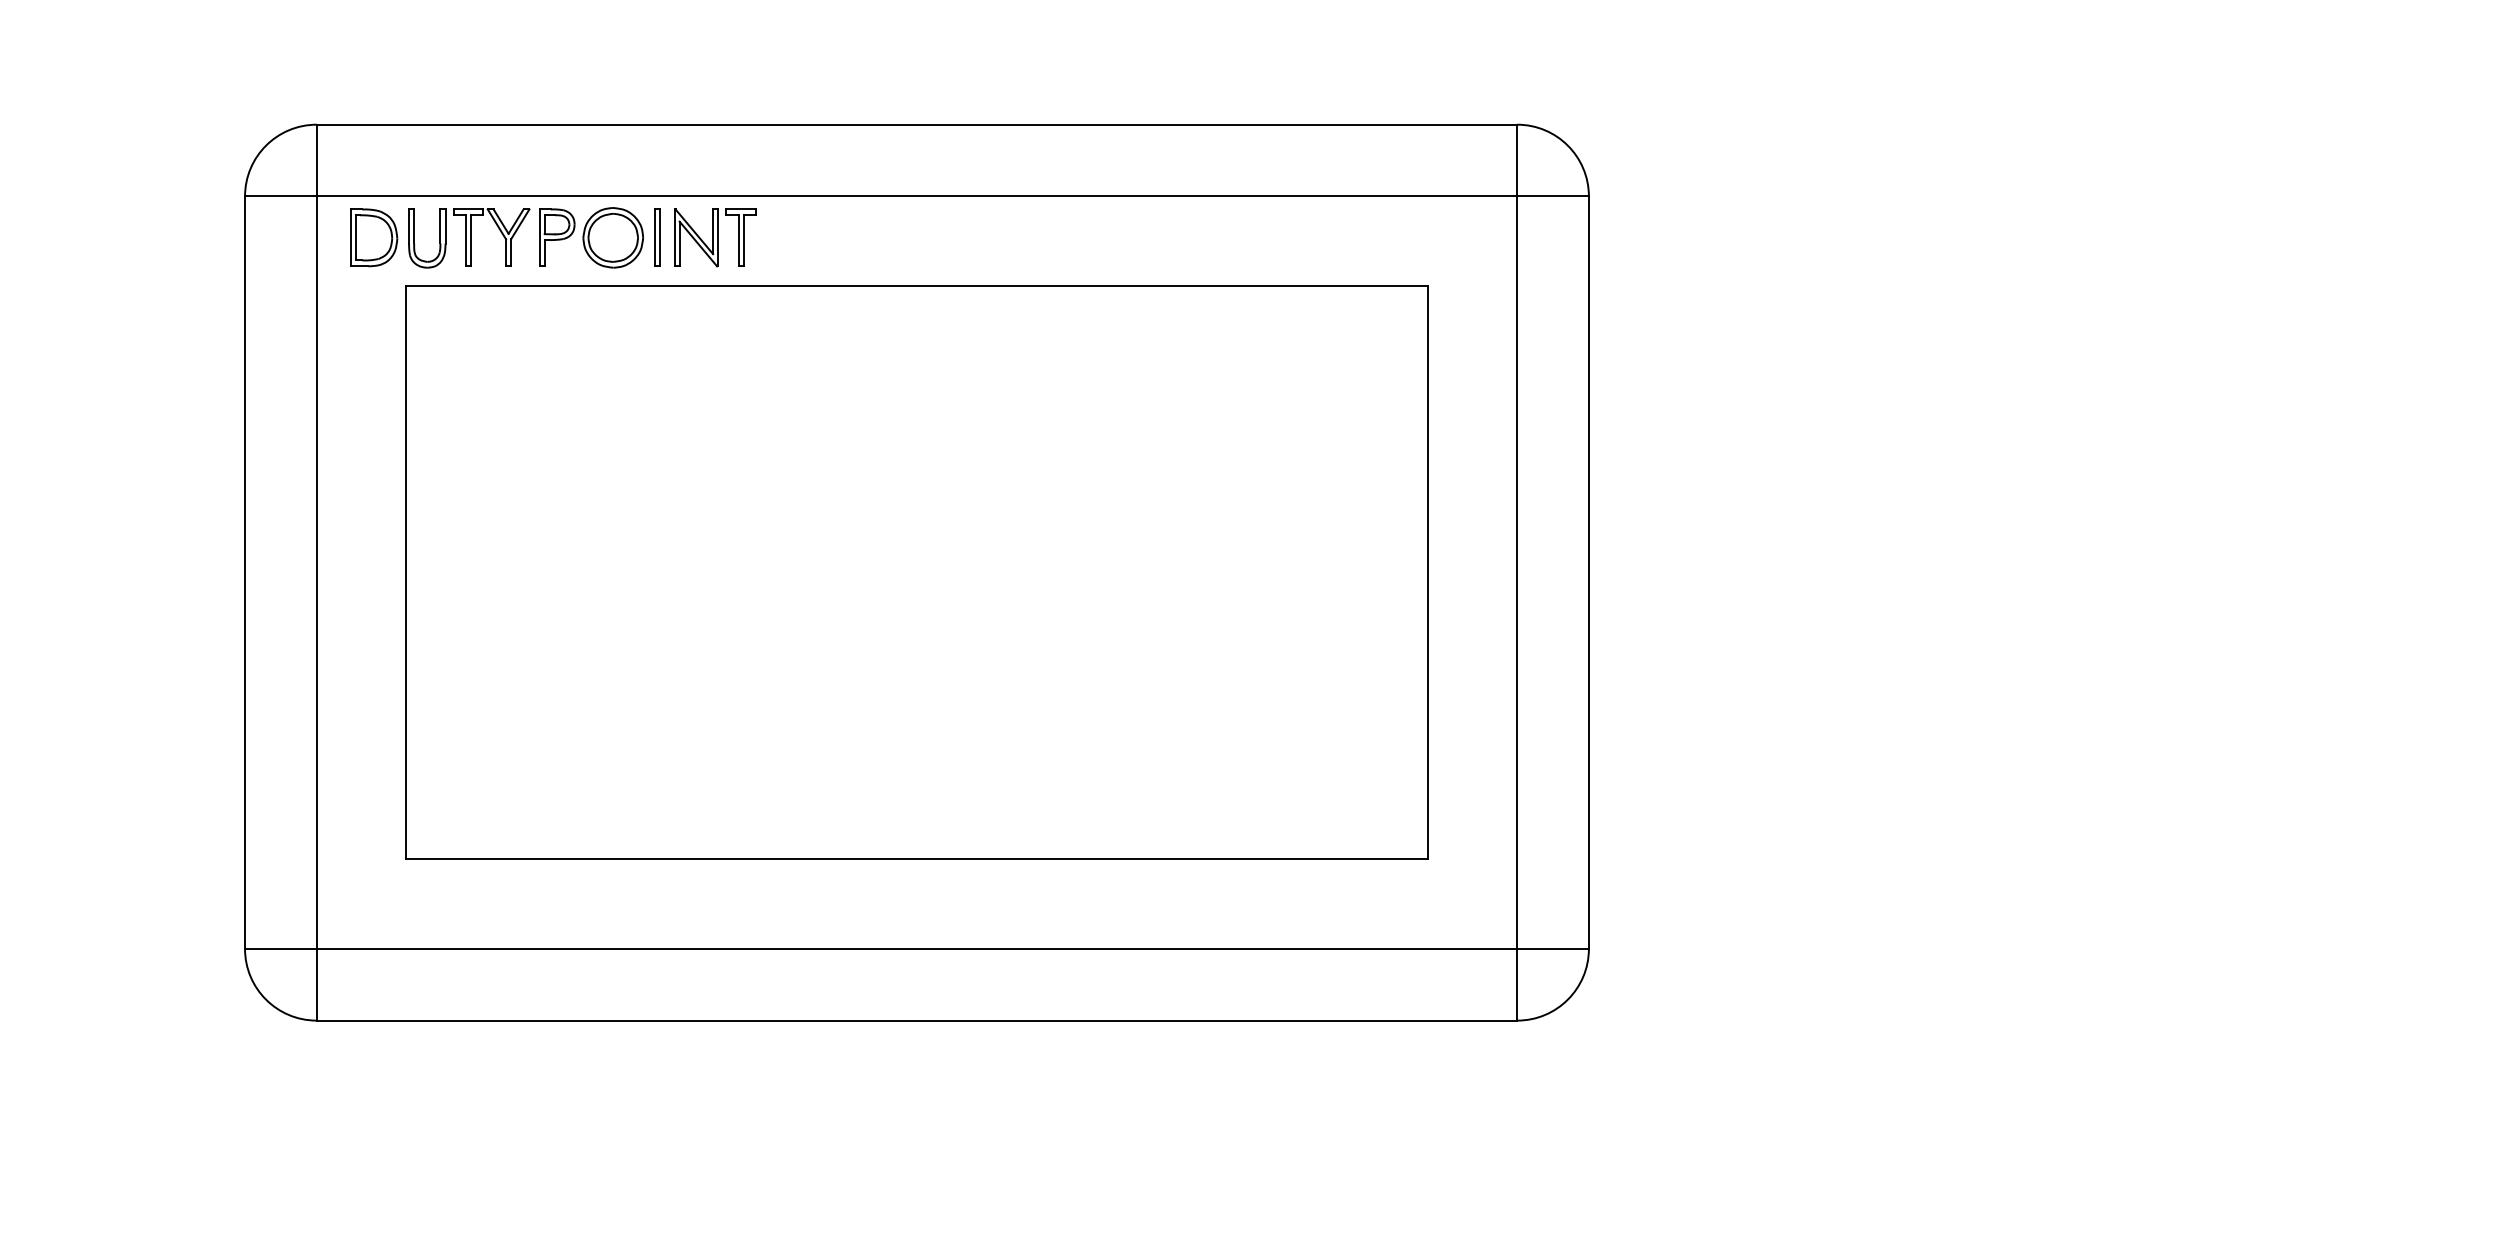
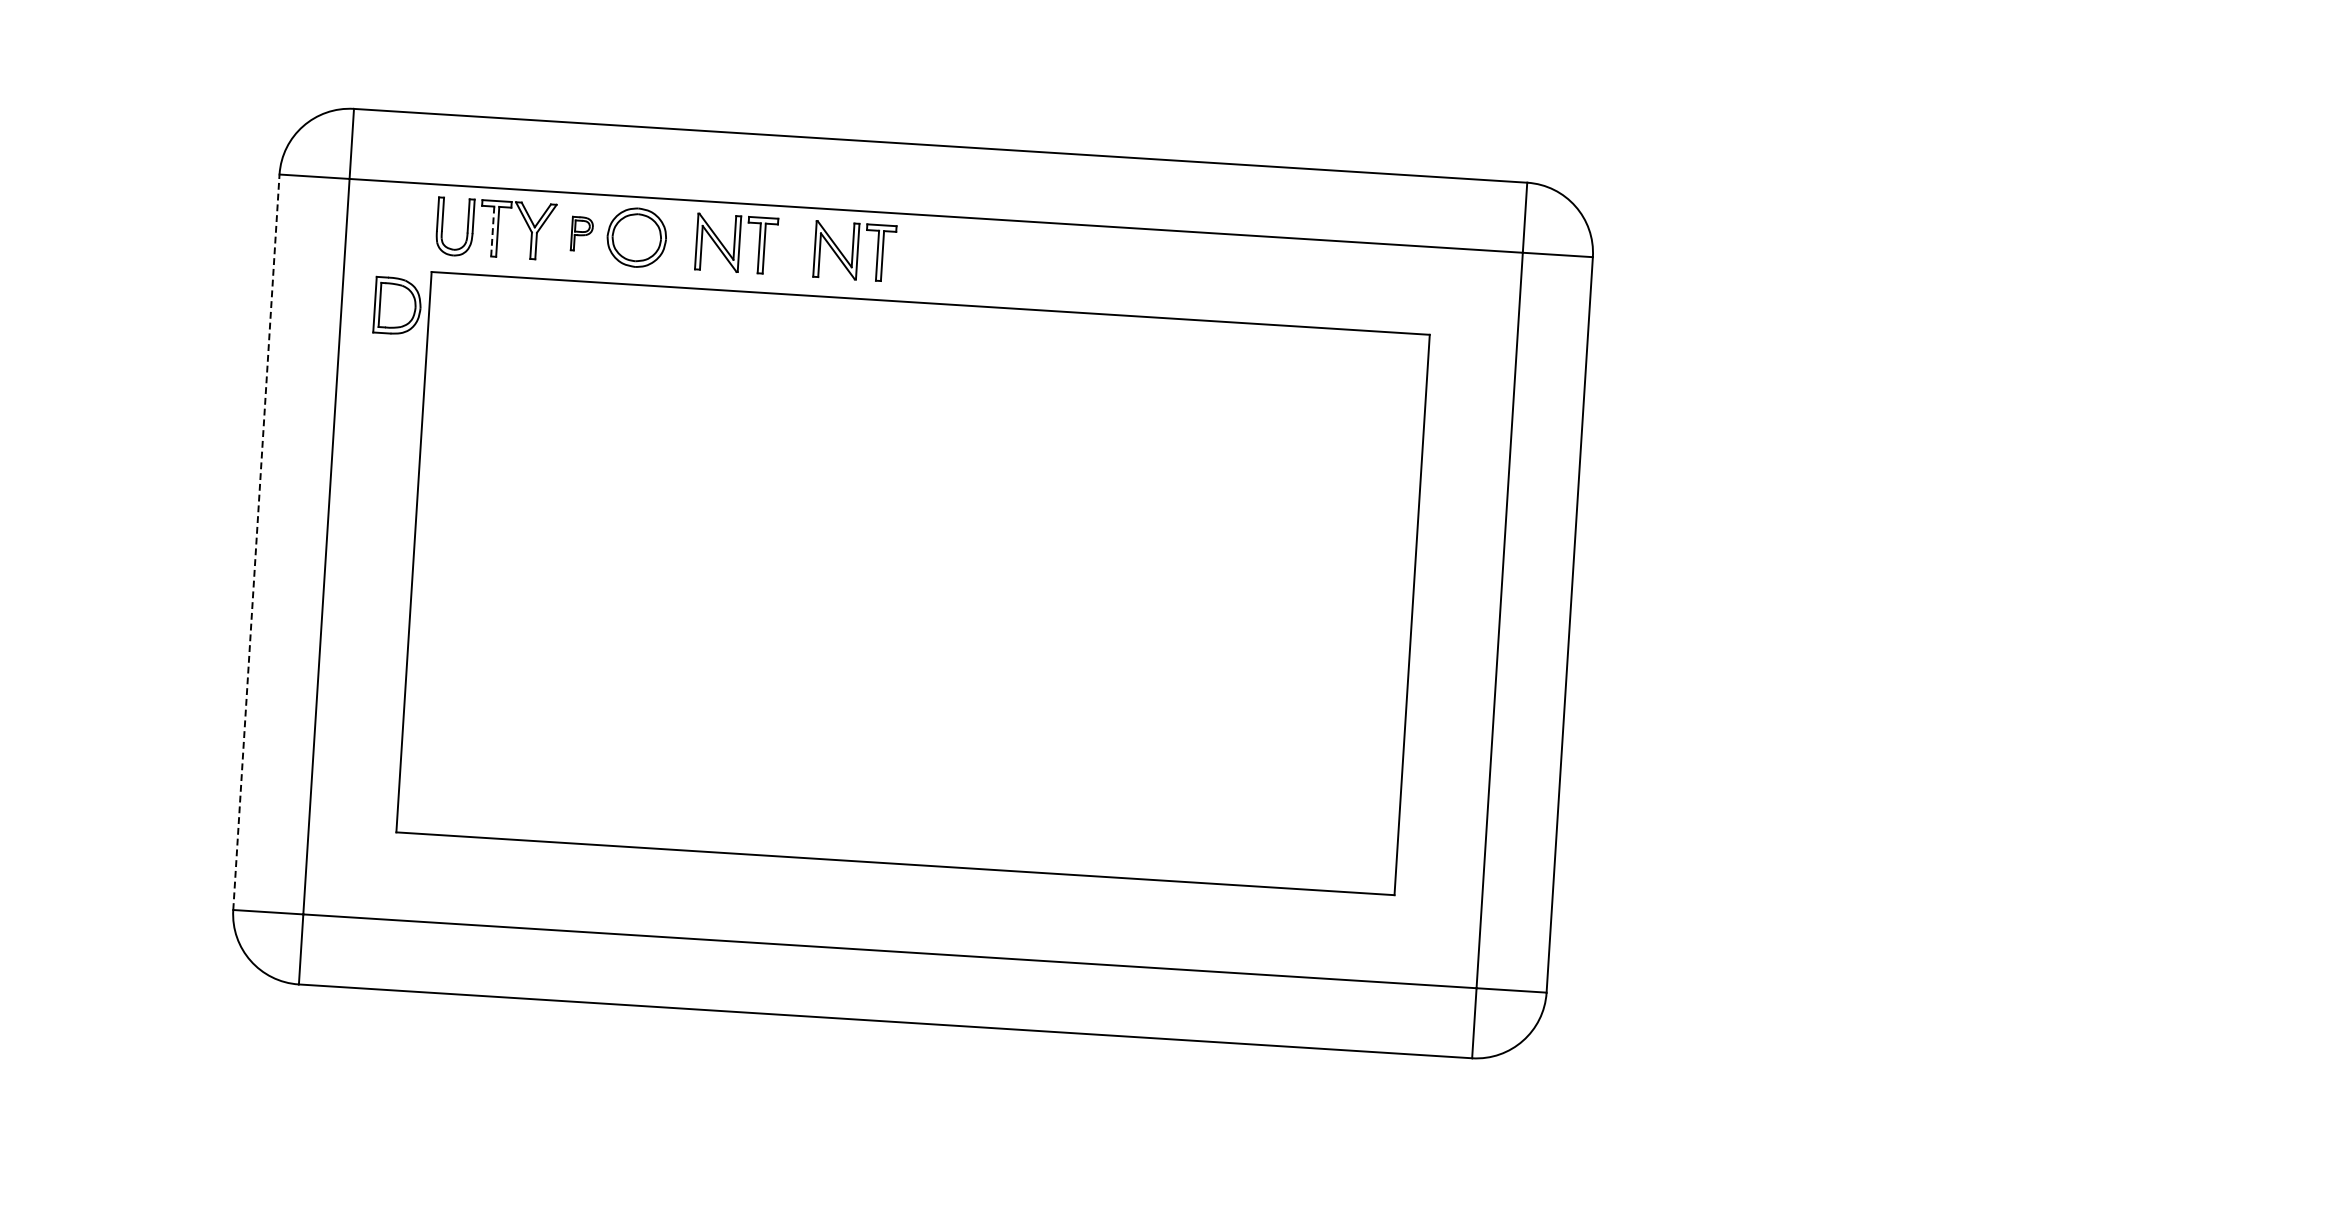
part: (374, 237) -> (398, 305), moved
part: (557, 237) -> (582, 233), size x0.6
part: (657, 237) -> (680, 240), removed
part: (836, 237) -> (855, 251), added
line: (465, 240) -> (492, 231), solid -> dashed
line: (245, 572) -> (256, 542), solid -> dashed

